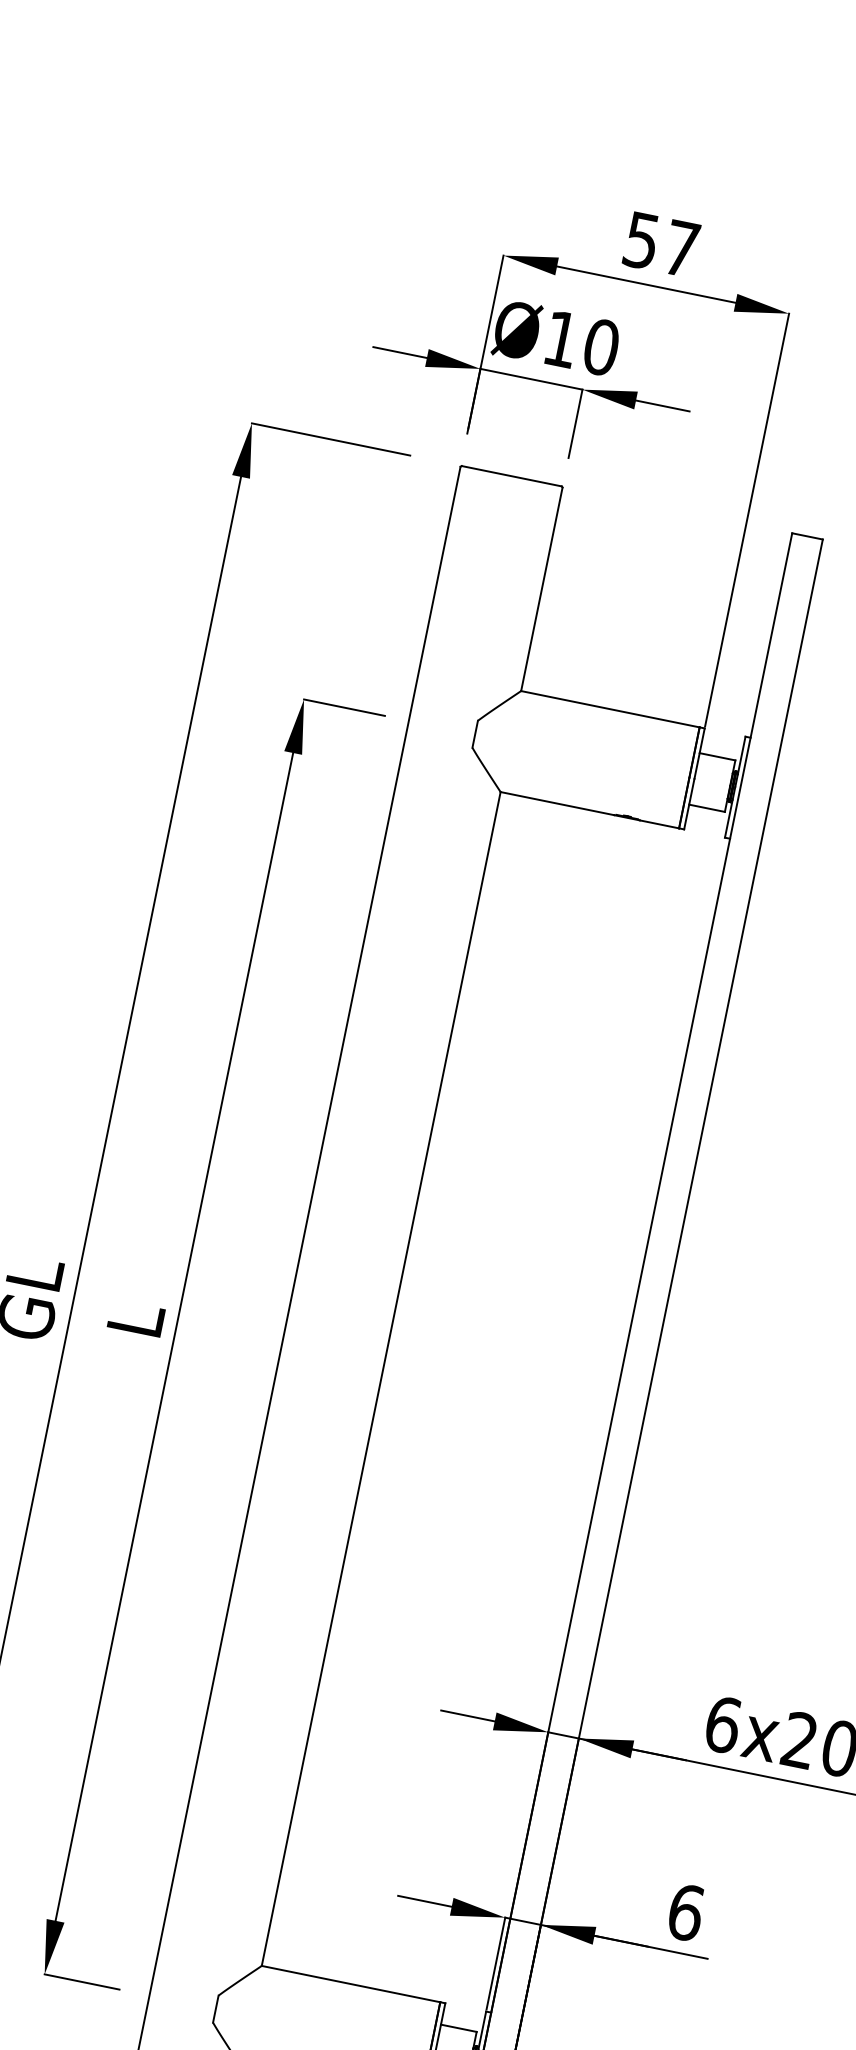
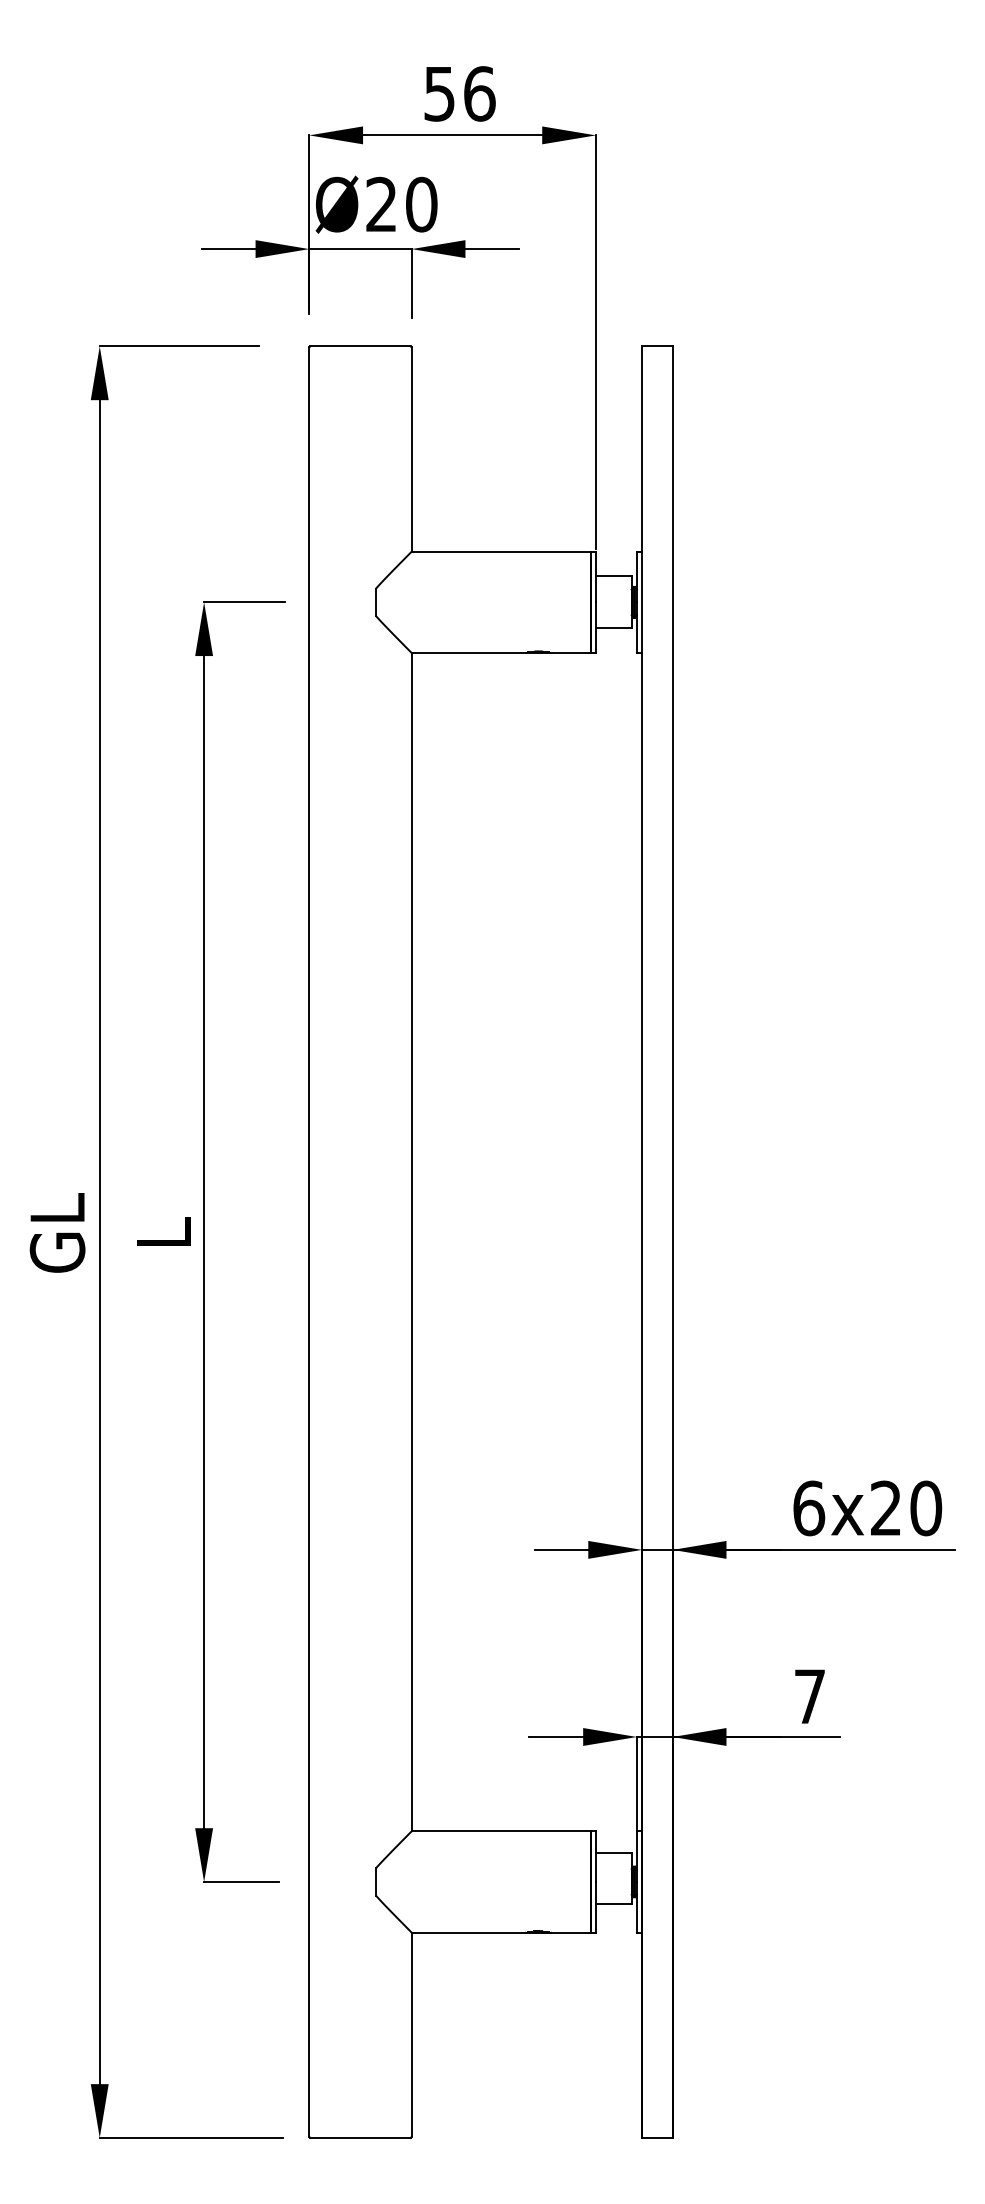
text: (681, 248) -> (479, 93), 57 -> 56
text: (560, 337) -> (380, 203), Ø10 -> Ø20
text: (686, 1912) -> (810, 1696), 6 -> 7

